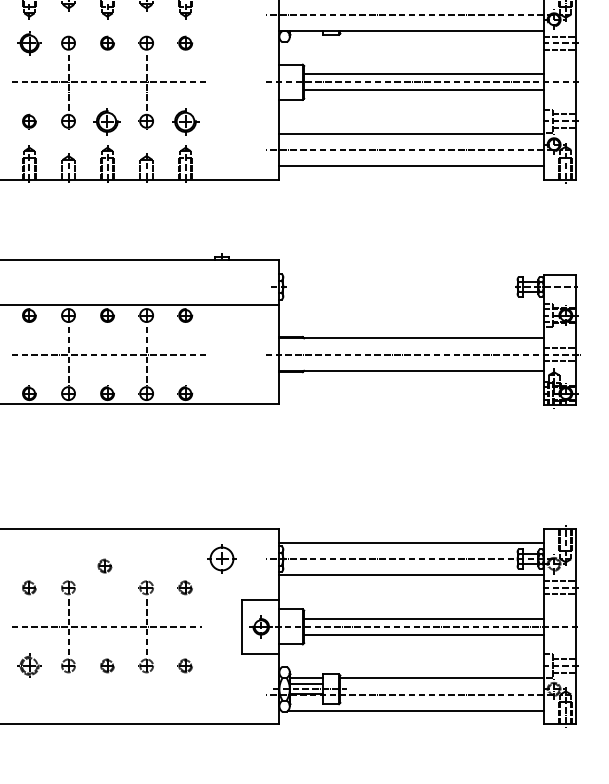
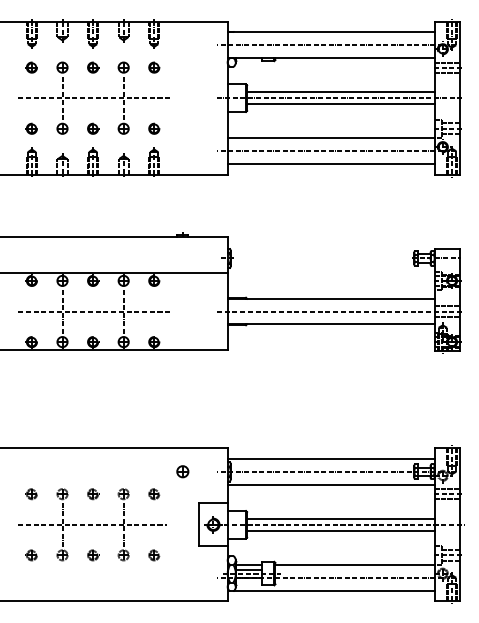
part: (28, 43) -> (31, 67), size x0.71
part: (108, 120) -> (93, 128), size x0.62
part: (185, 120) -> (154, 128), size x0.62
part: (221, 558) -> (182, 471), size x0.62
part: (105, 566) -> (93, 494), moved
part: (28, 666) -> (31, 555), size x0.71

